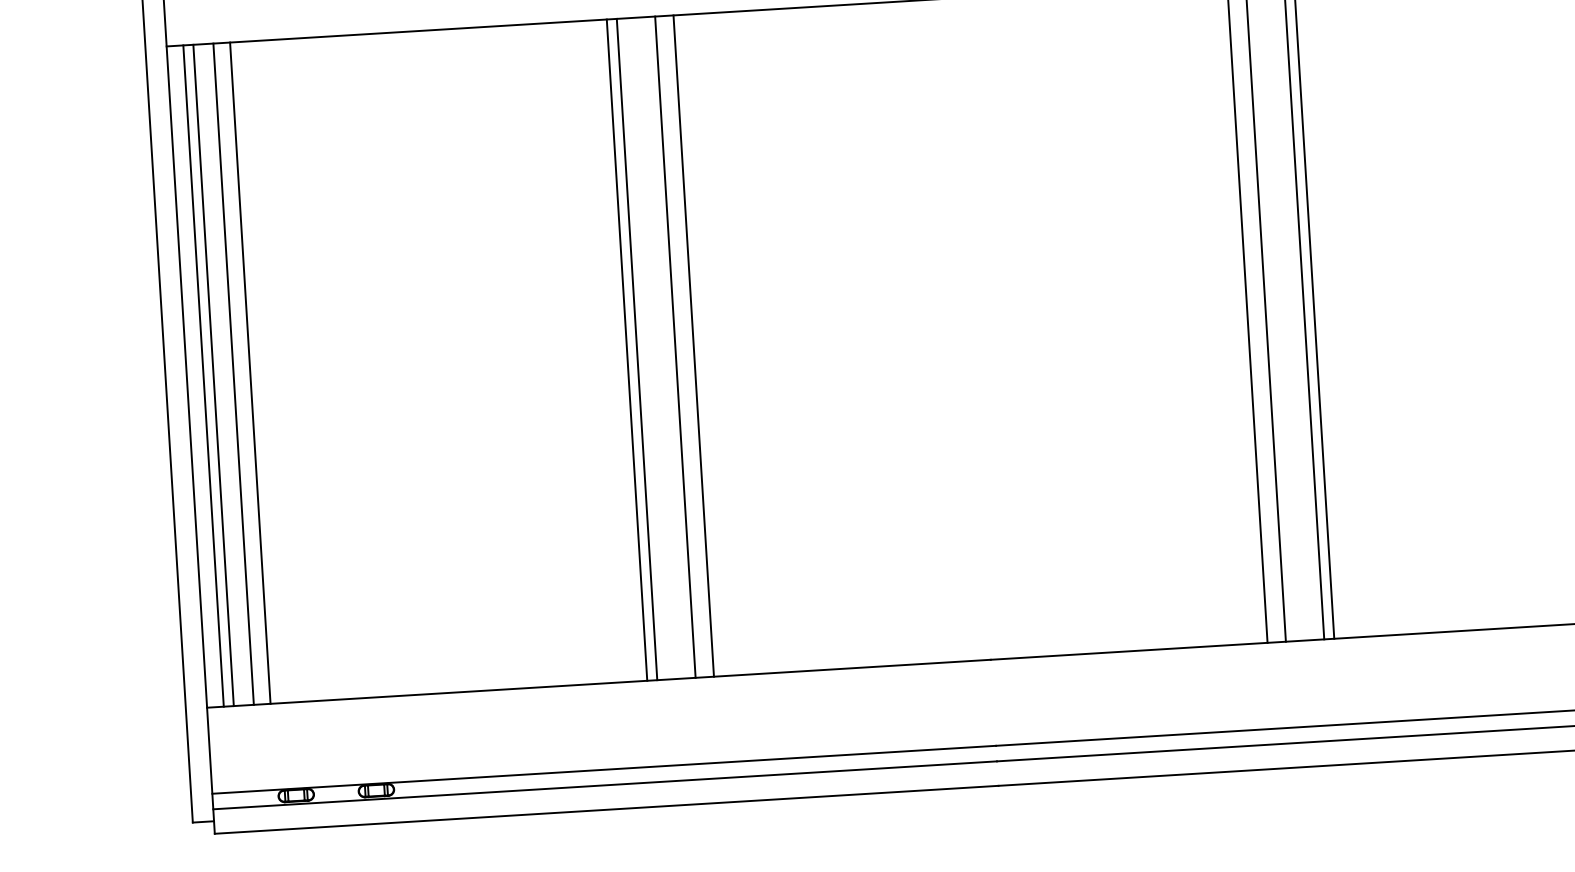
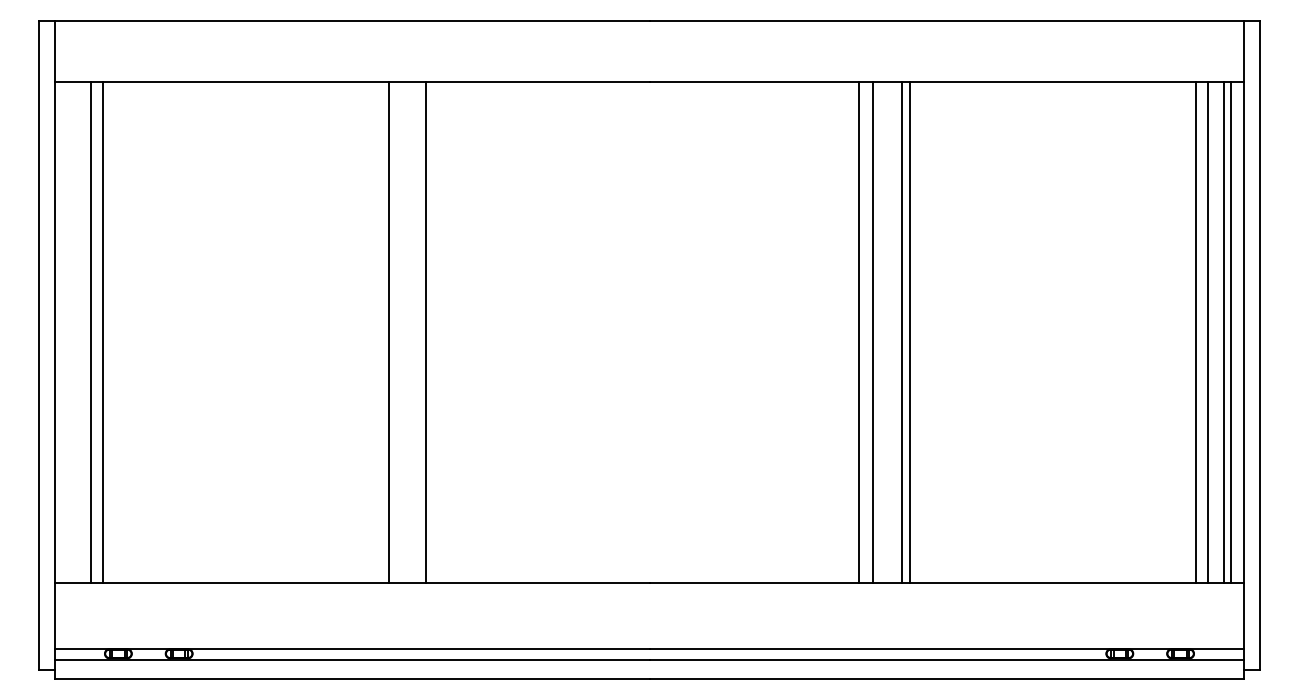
line: (693, 345) -> (439, 332), removed
line: (637, 349) -> (396, 332), removed
line: (203, 375) -> (67, 332), removed
line: (213, 375) -> (75, 332), removed

